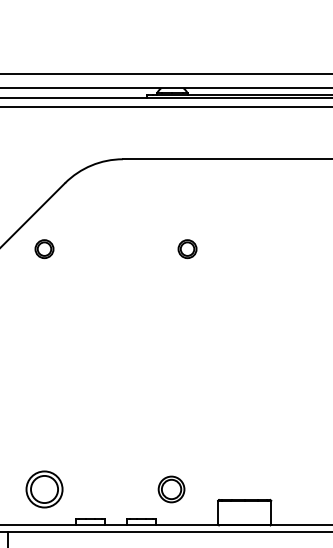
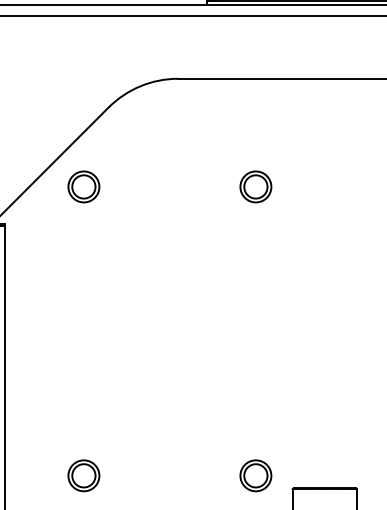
part: (44, 248) -> (83, 186), size x1.43
part: (187, 248) -> (255, 186), size x1.43
part: (44, 489) -> (83, 475), size x0.71
part: (171, 489) -> (255, 475), moved

